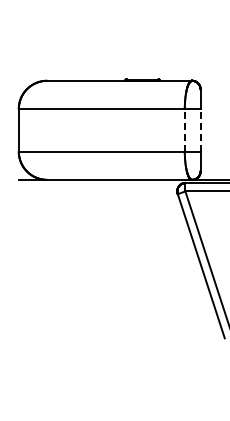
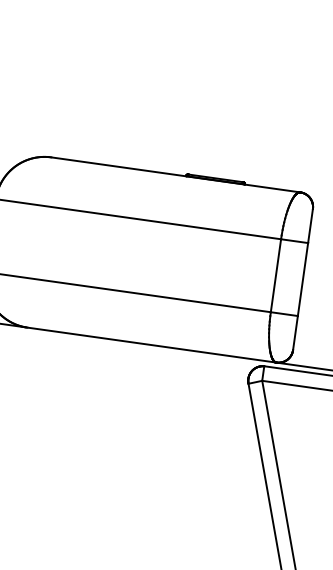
line: (184, 129) -> (275, 274), dashed -> solid
line: (200, 129) -> (303, 278), dashed -> solid

